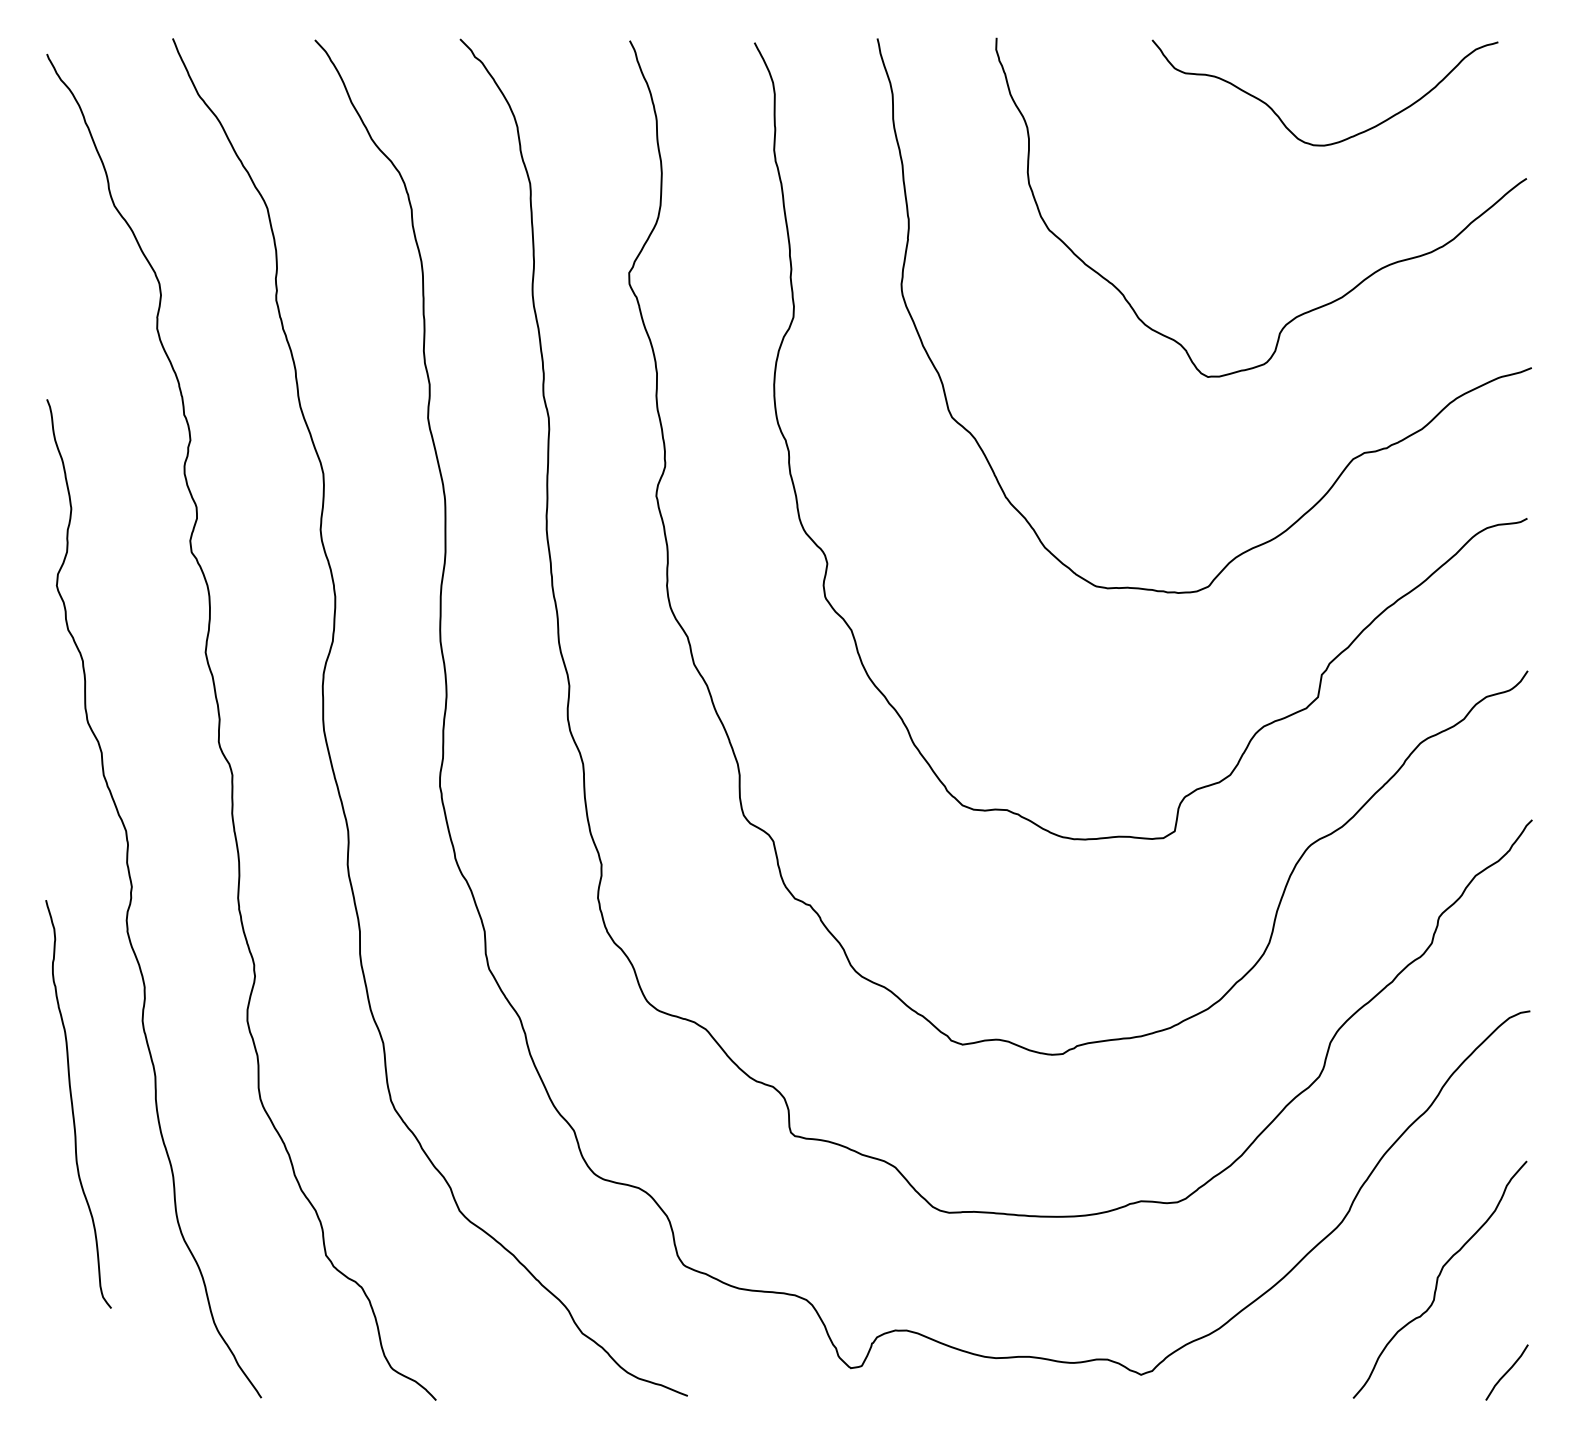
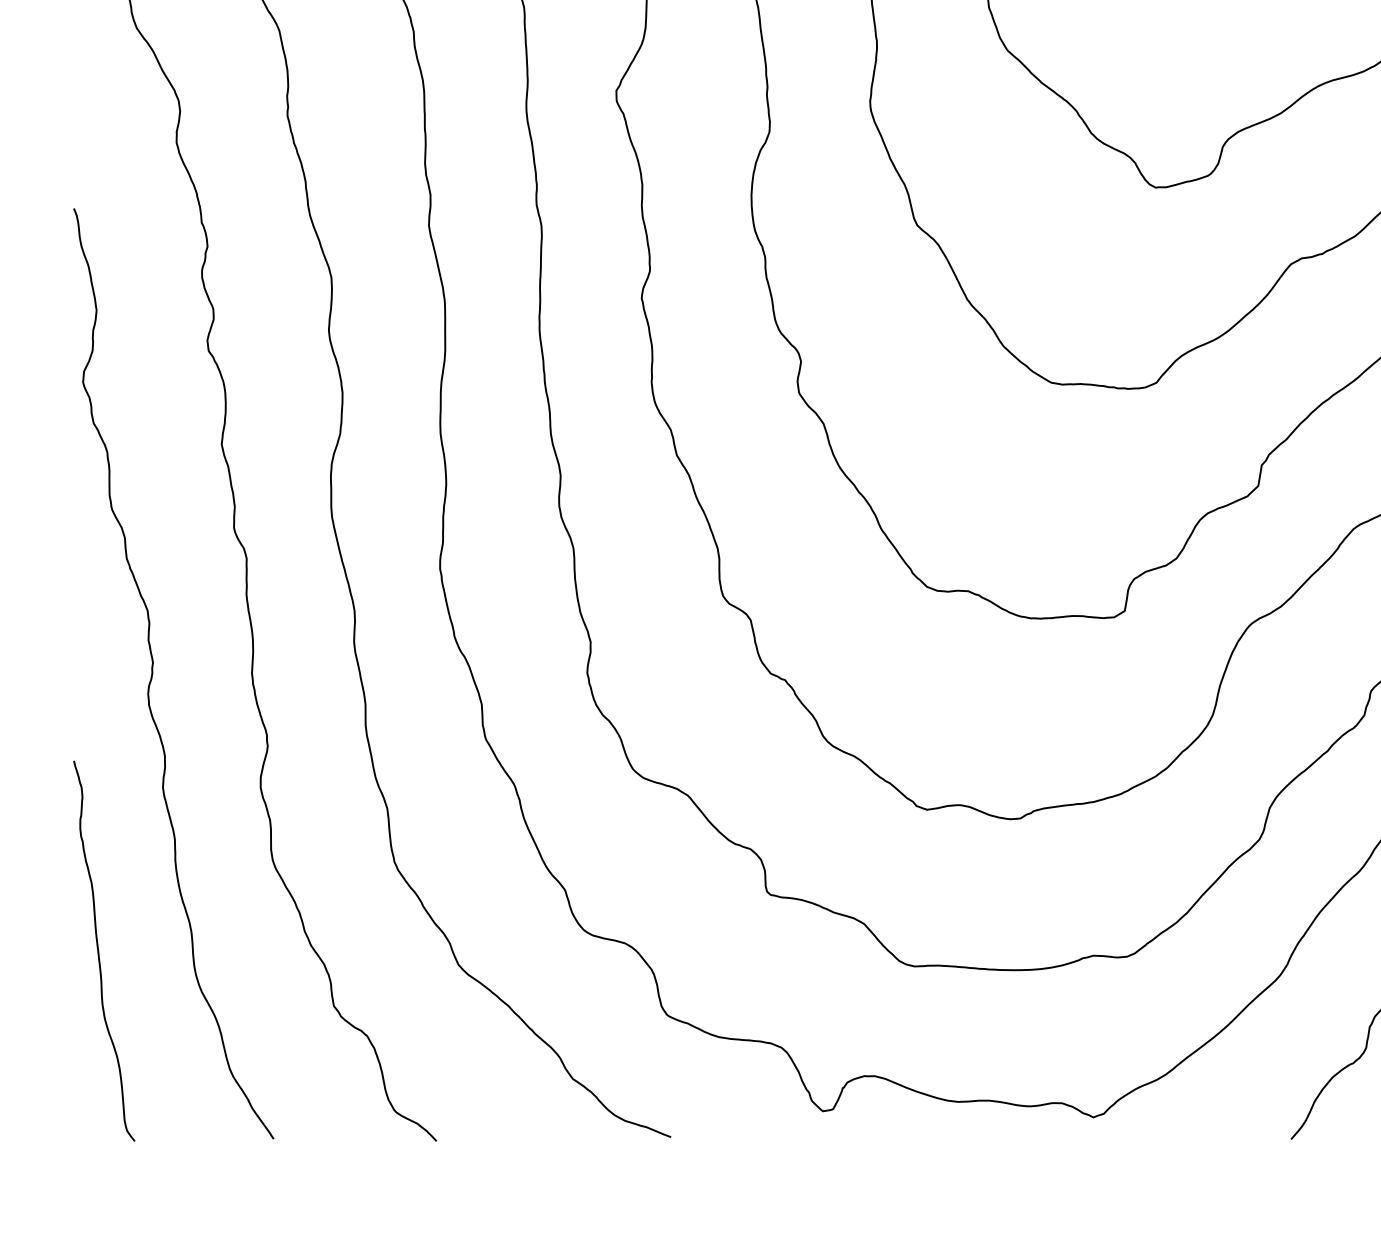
curve: (73, 1105) -> (99, 952), moved

